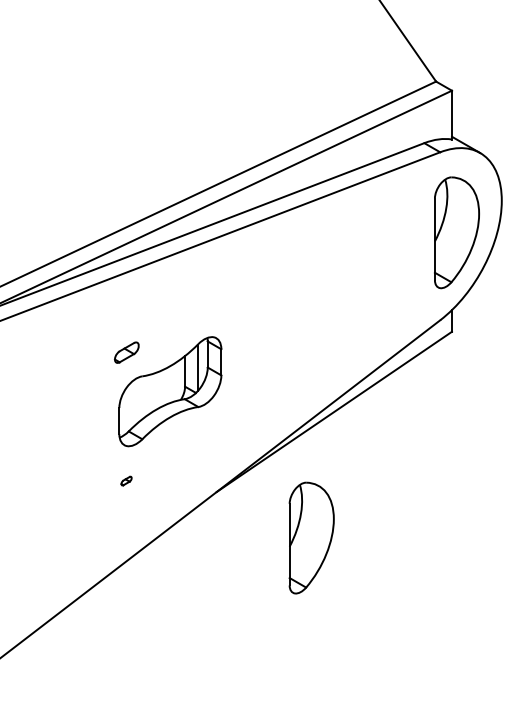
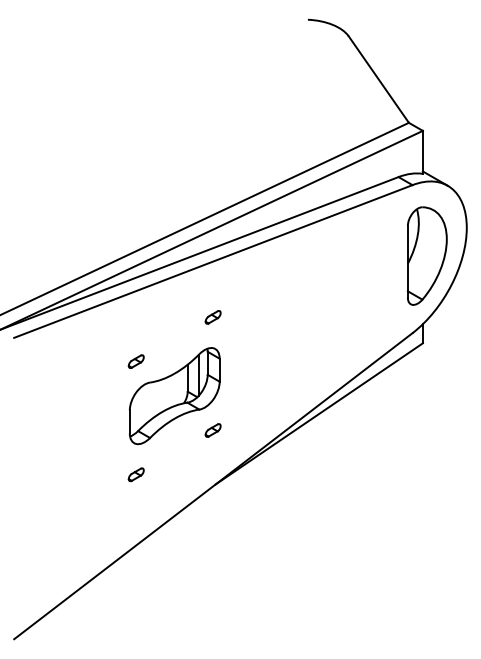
part: (213, 302) -> (212, 317), added
part: (125, 352) -> (135, 361), size x0.71
part: (213, 430) -> (212, 430), added
part: (125, 480) -> (135, 474), size x1.67
part: (310, 537) -> (298, 524), removed

